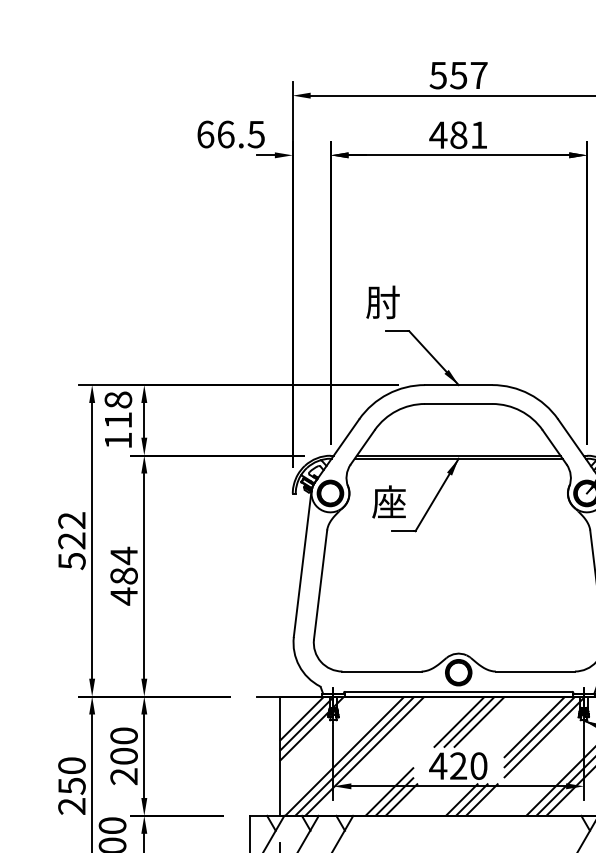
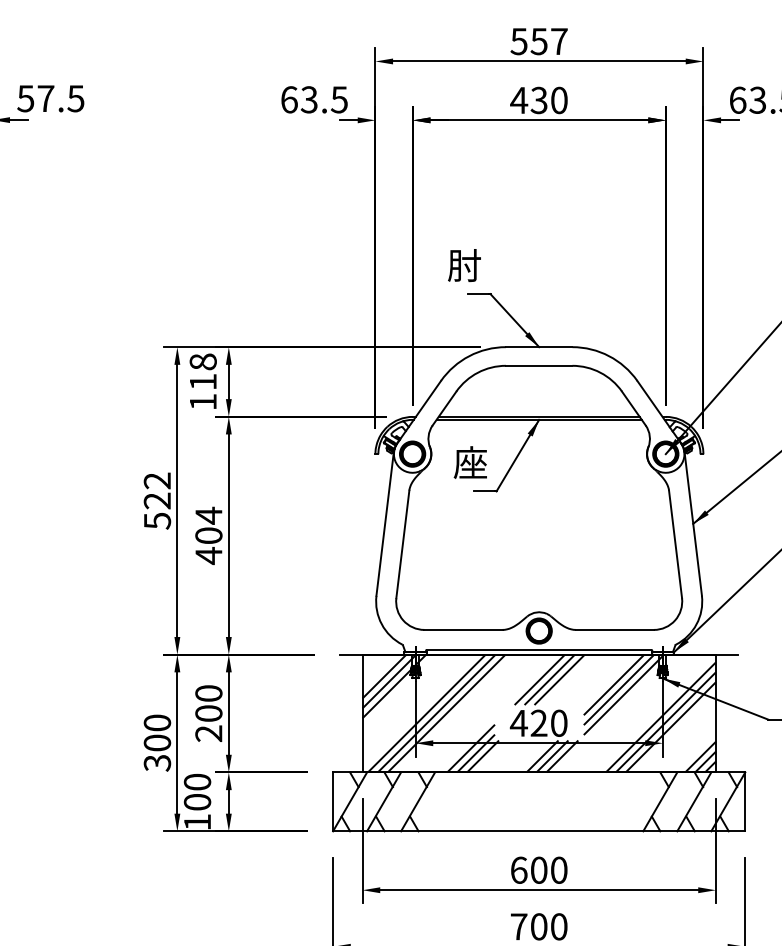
text: (225, 134) -> (308, 99), 66.5 -> 63.5
text: (468, 135) -> (548, 100), 481 -> 430
text: (123, 575) -> (208, 535), 484 -> 404
text: (72, 795) -> (157, 752), 250 -> 300

